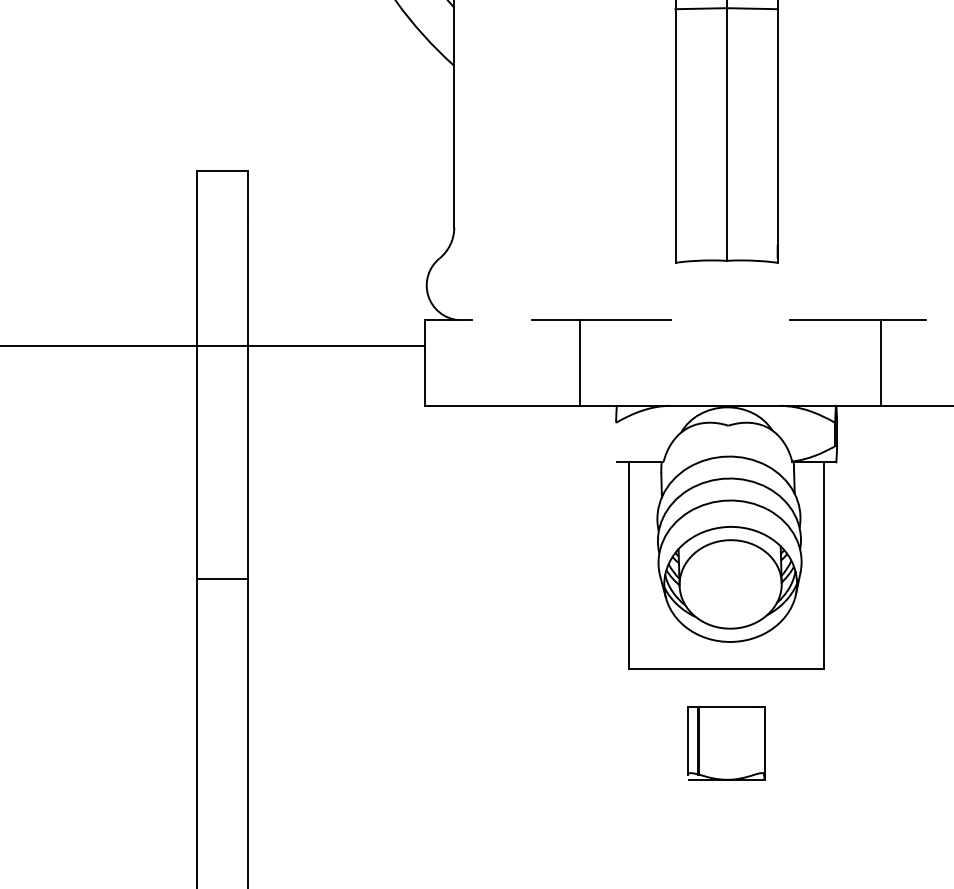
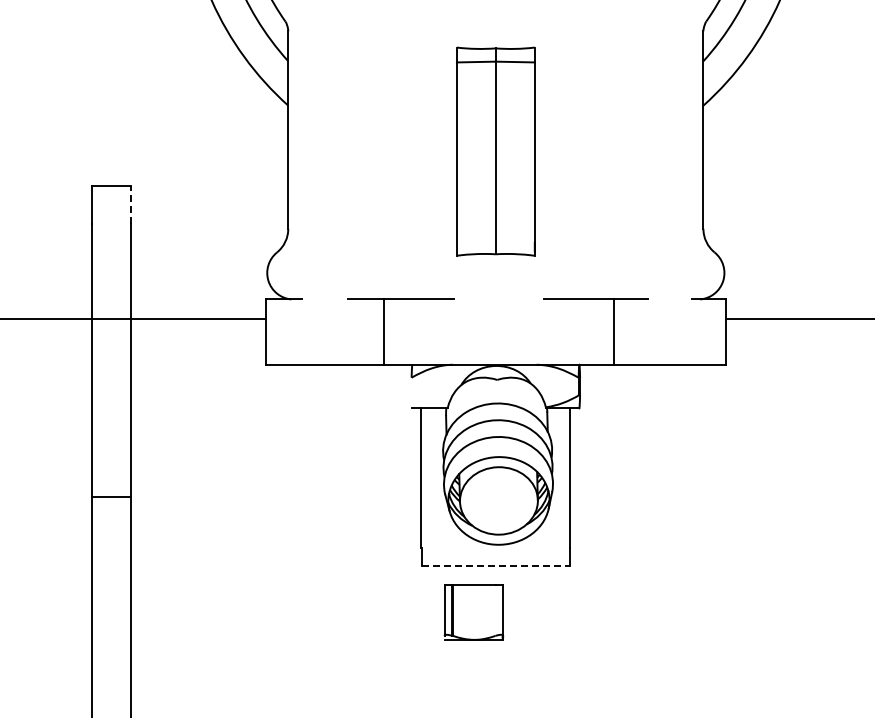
line: (248, 195) -> (131, 204), solid -> dashed
line: (727, 669) -> (496, 565), solid -> dashed
part: (726, 743) -> (473, 612), moved

